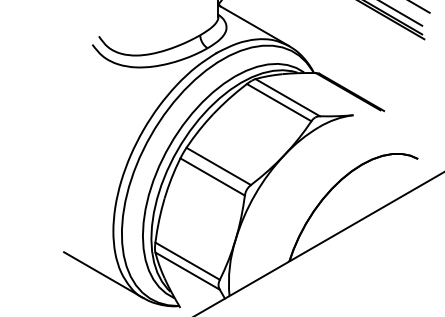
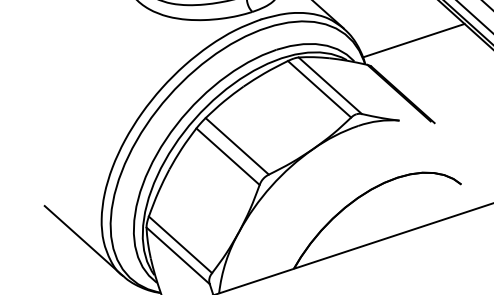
line: (351, 43) -> (414, 40), added

